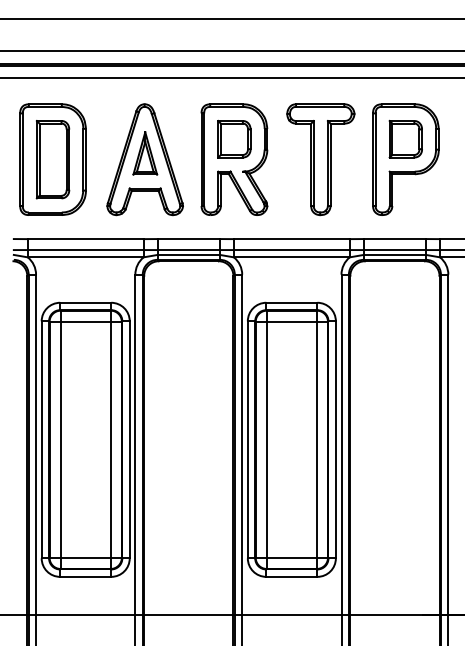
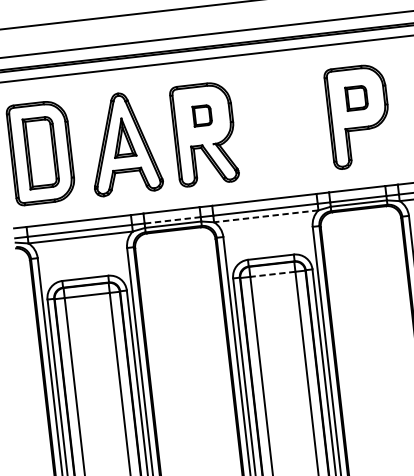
part: (234, 138) -> (202, 115), size x0.6
part: (405, 138) -> (356, 97), size x0.7
part: (320, 159) -> (282, 125), removed
line: (188, 250) -> (172, 220), solid -> dashed
line: (291, 257) -> (265, 216), solid -> dashed
line: (291, 321) -> (272, 274), solid -> dashed

